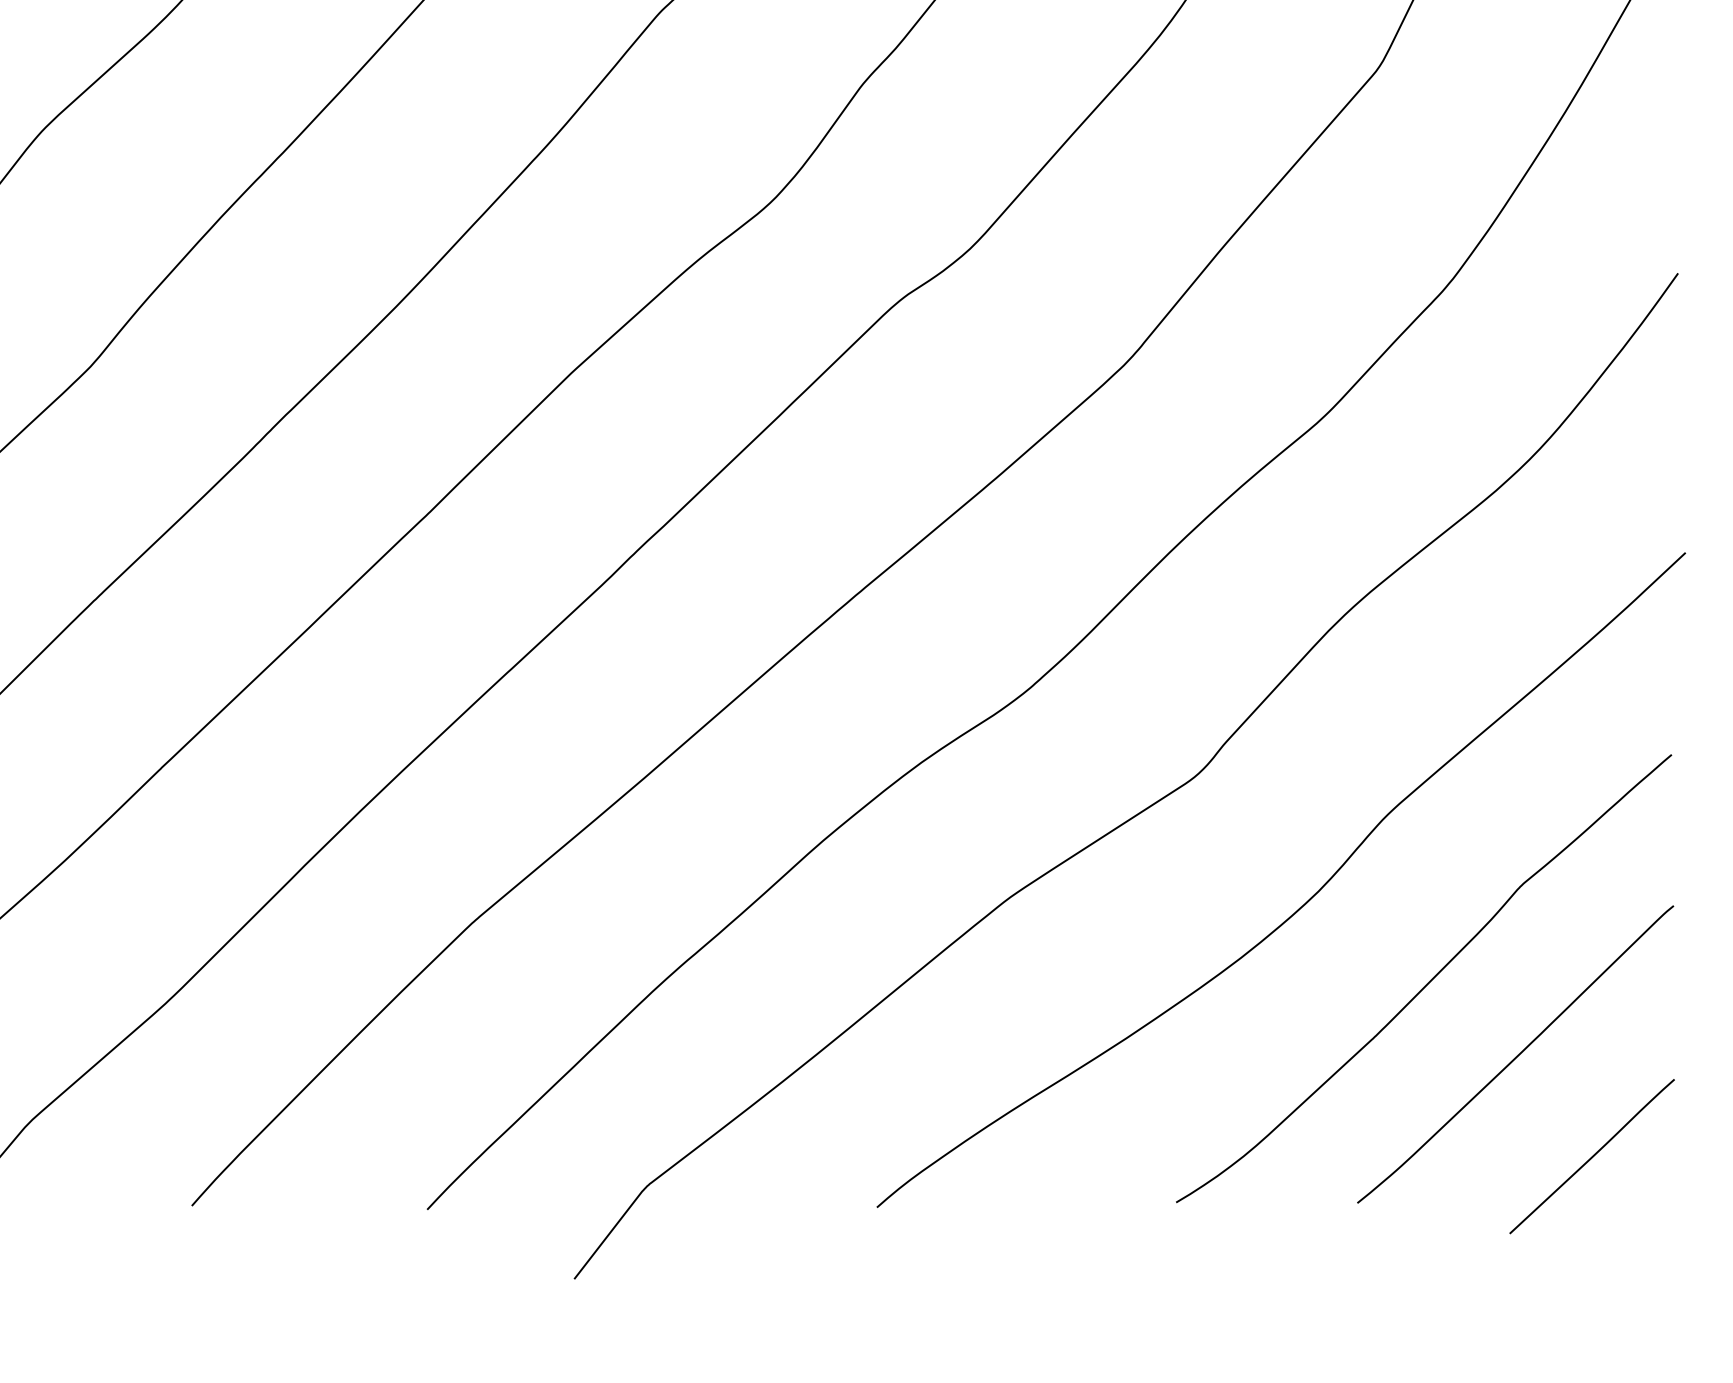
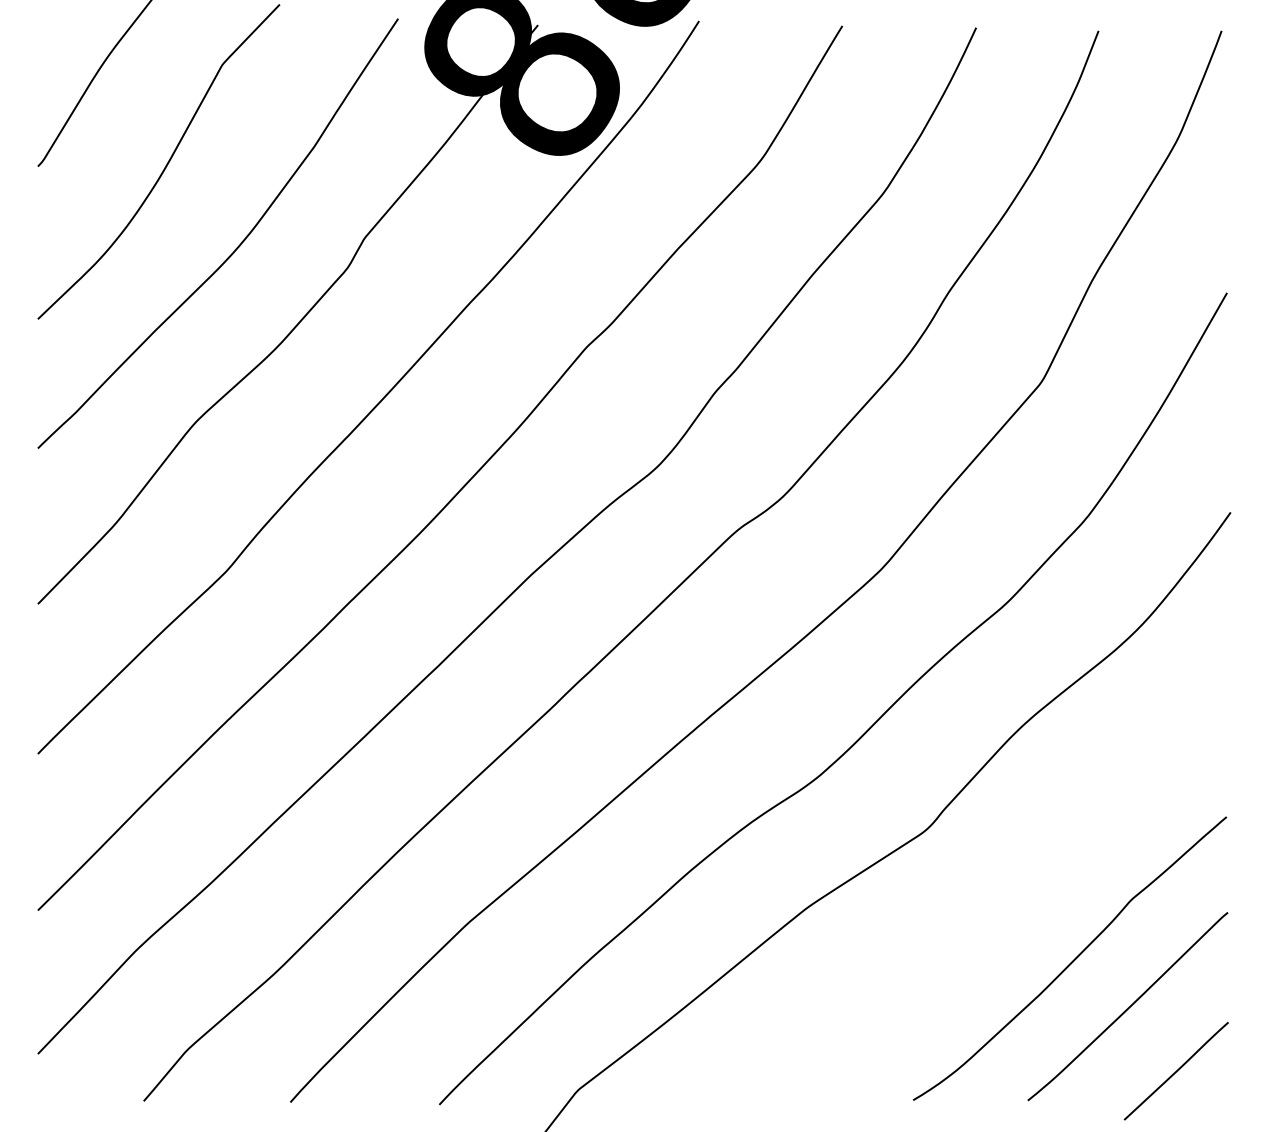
curve: (1304, 902) -> (994, 910), removed

